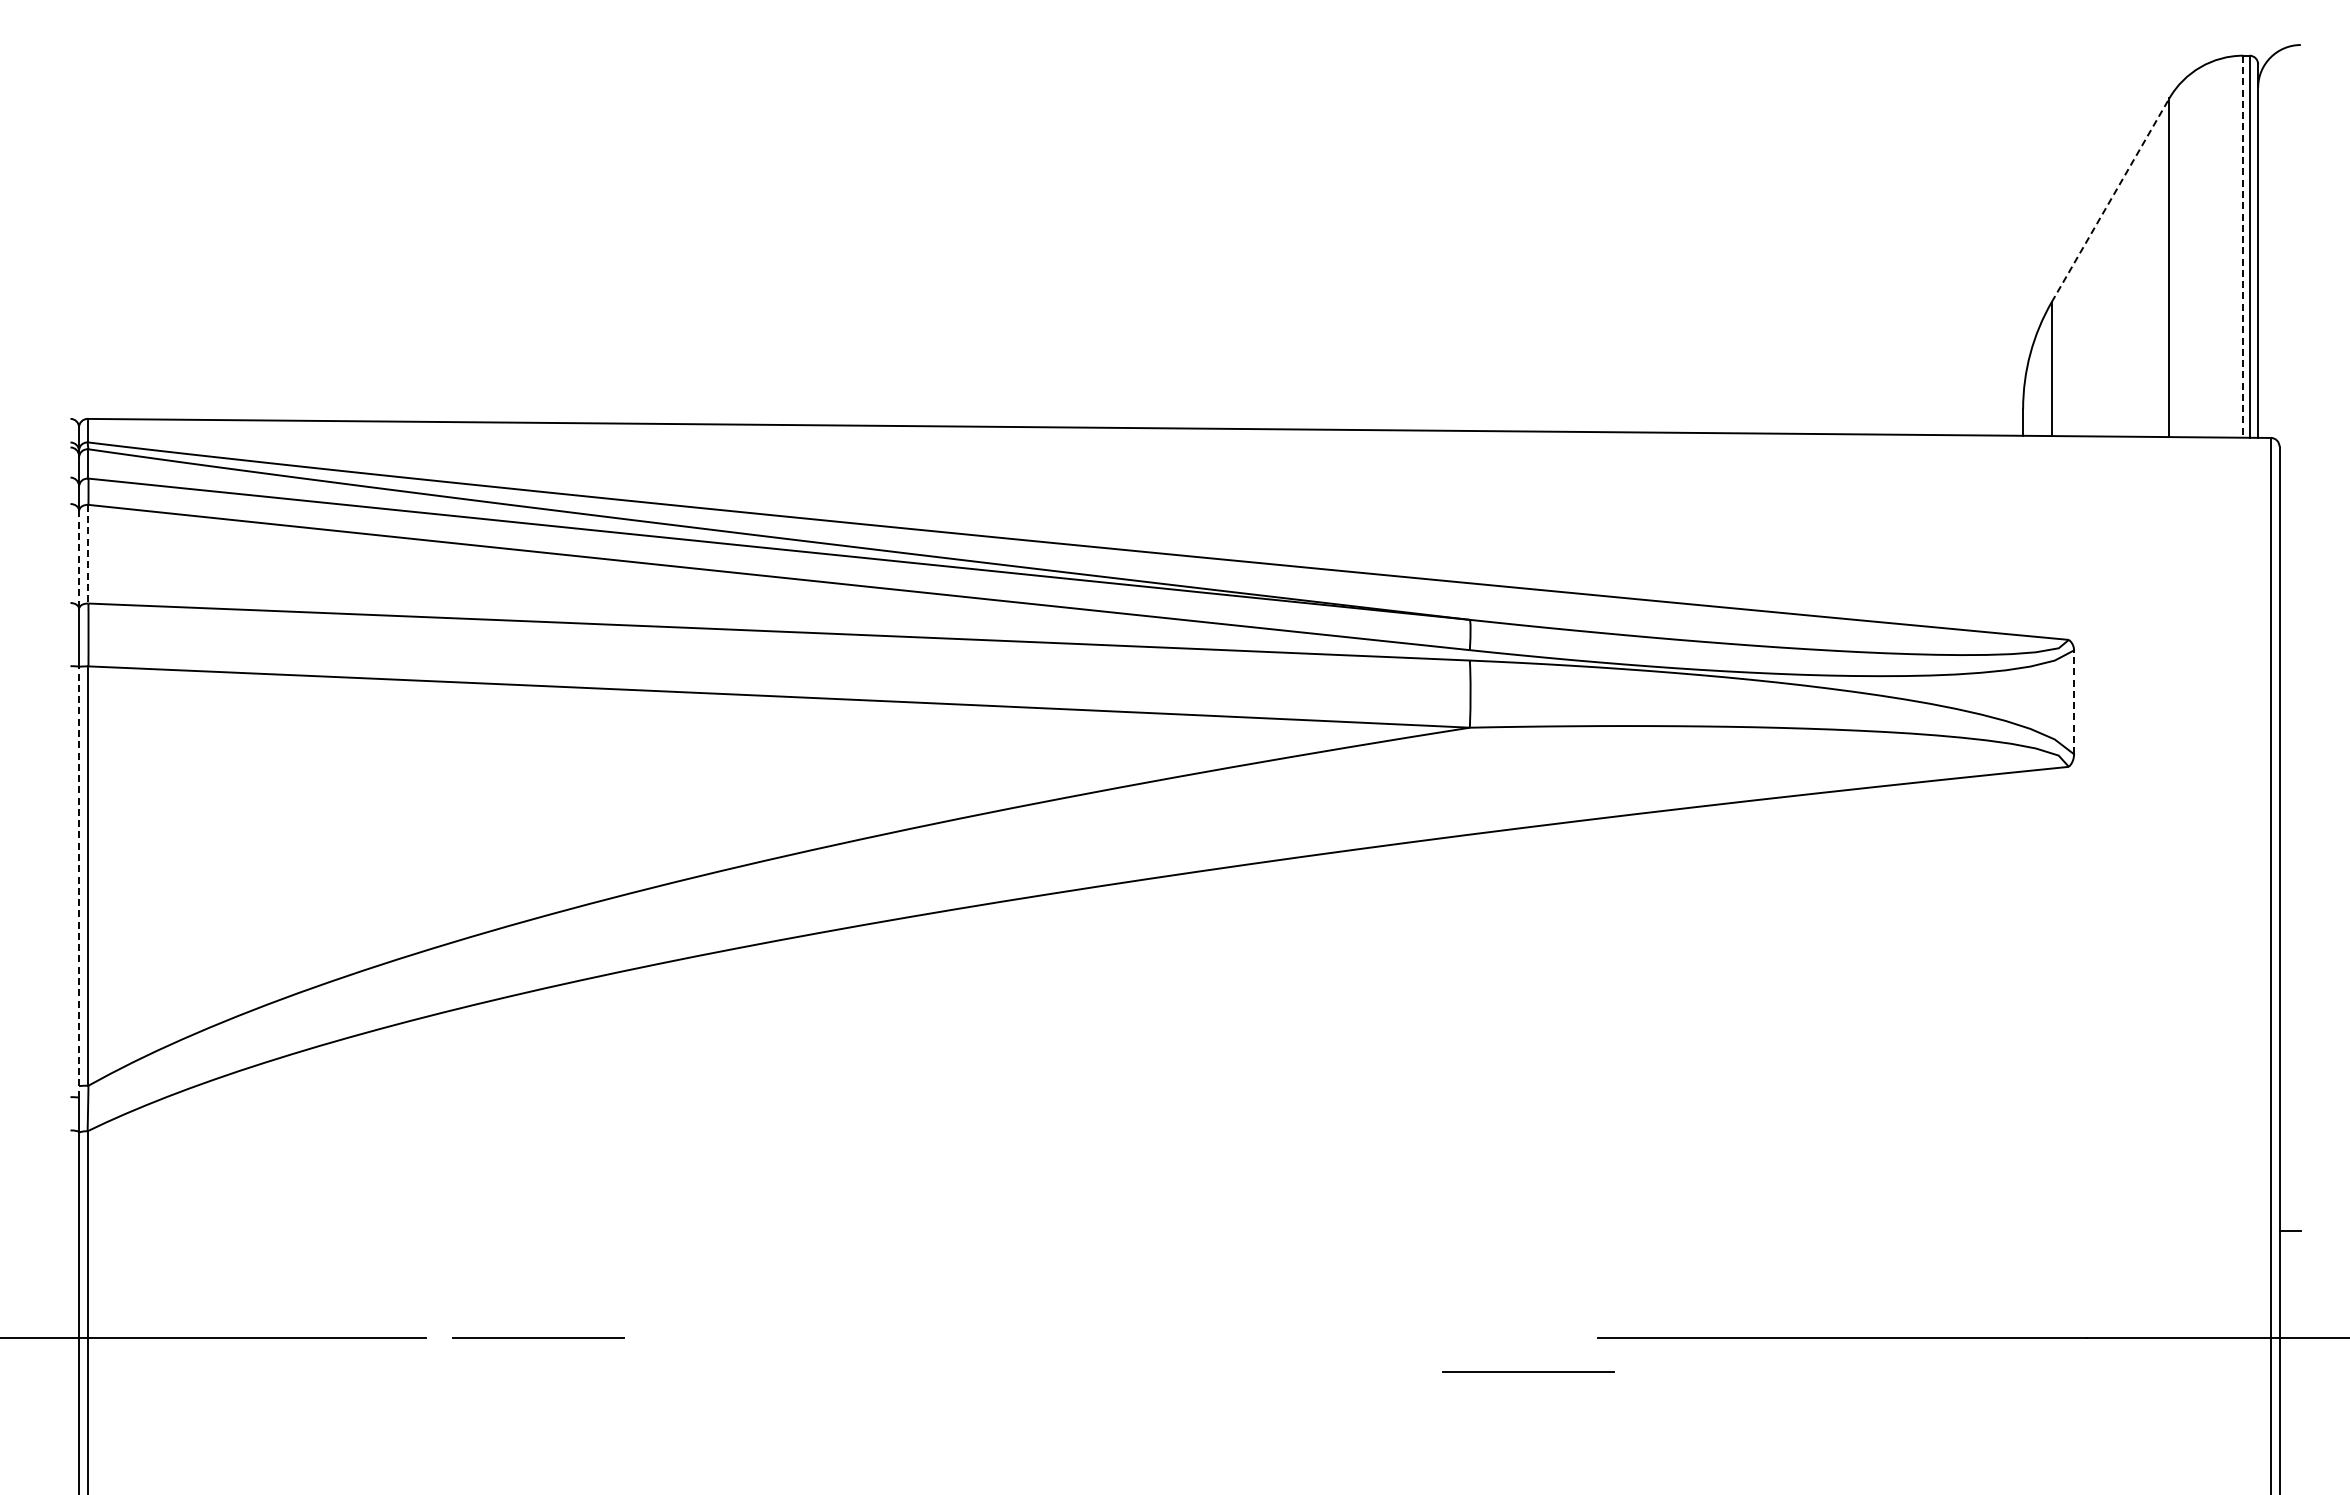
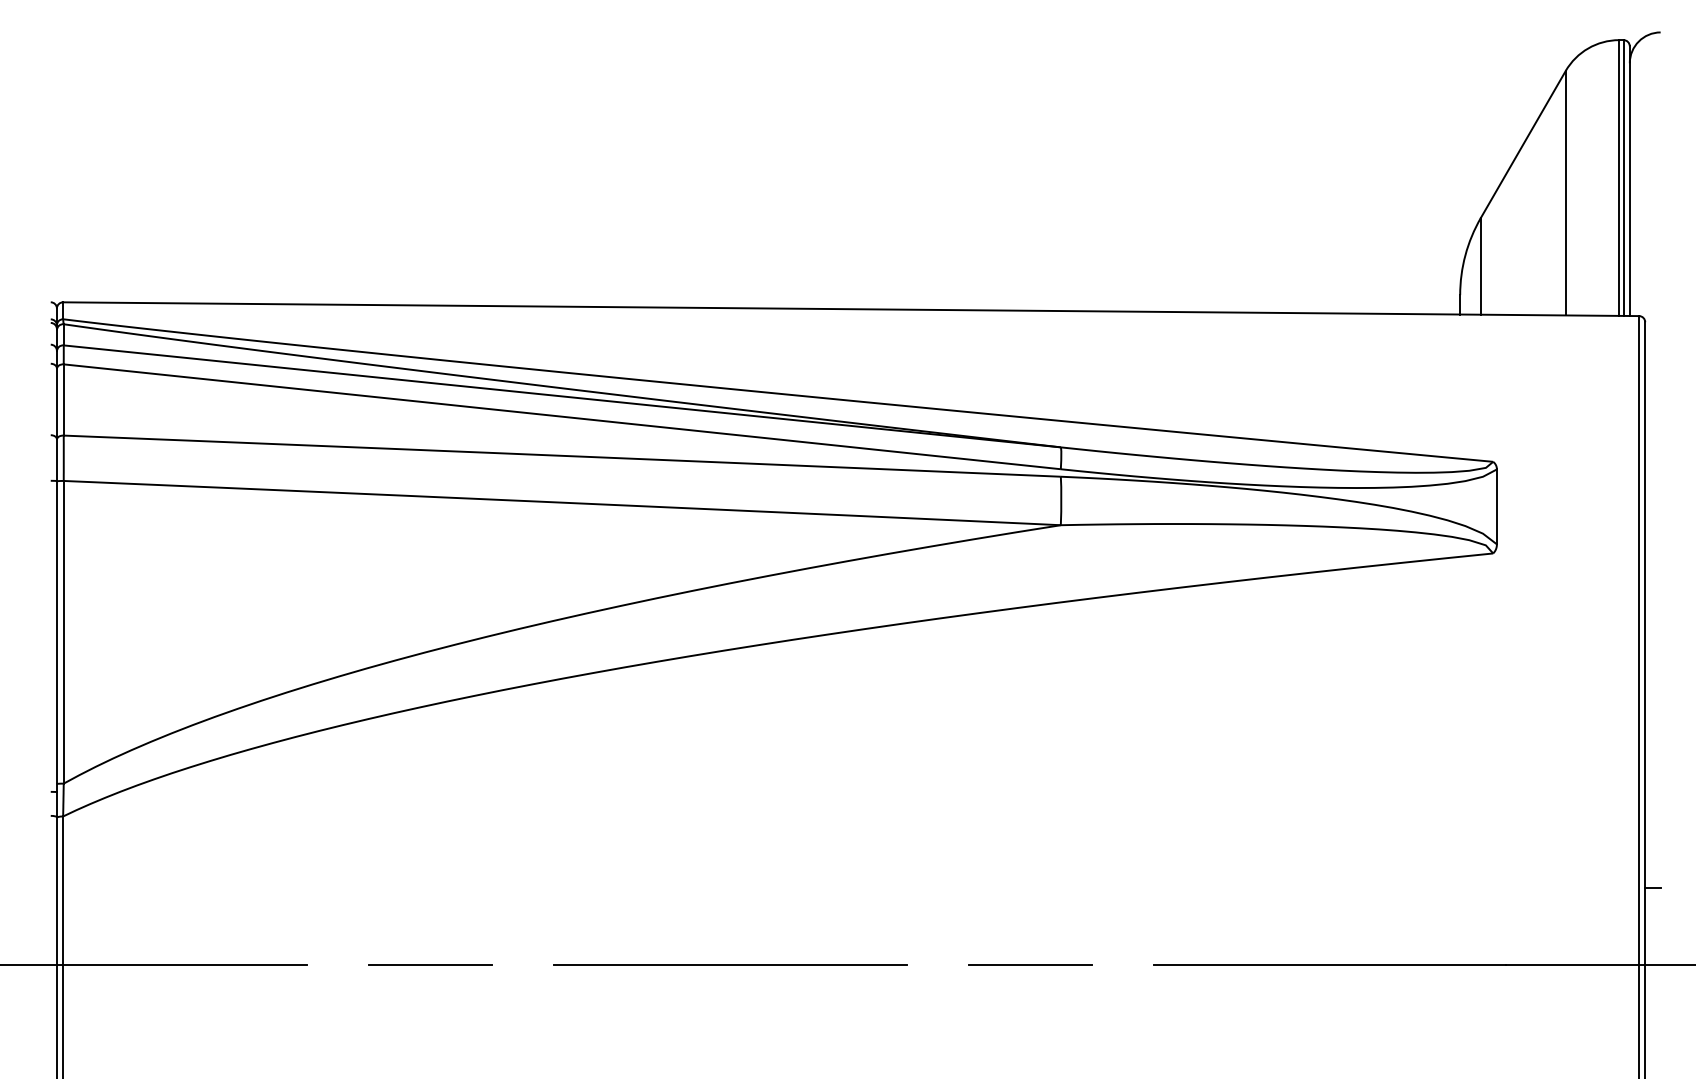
line: (2110, 200) -> (1523, 144), dashed -> solid
line: (2243, 247) -> (1619, 178), dashed -> solid
line: (88, 554) -> (63, 400), dashed -> solid
line: (79, 560) -> (57, 404), dashed -> solid
line: (2074, 702) -> (1497, 507), dashed -> solid
line: (79, 881) -> (57, 636), dashed -> solid
line: (538, 1337) -> (430, 965), moved
line: (1012, 1337) -> (730, 965), added
line: (1528, 1371) -> (1030, 965), moved

